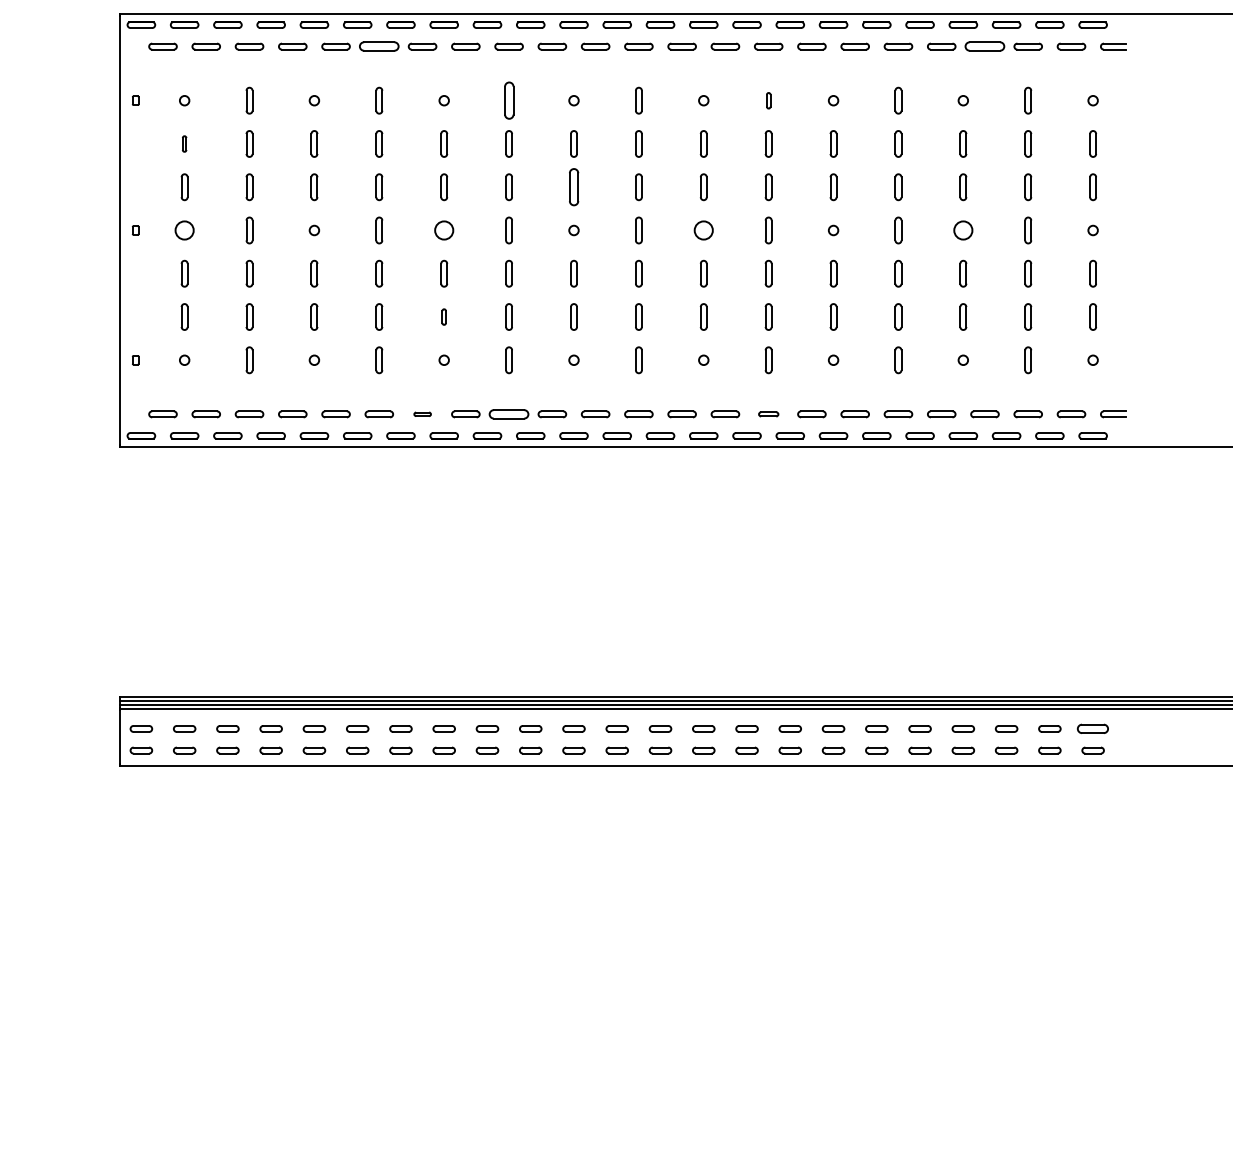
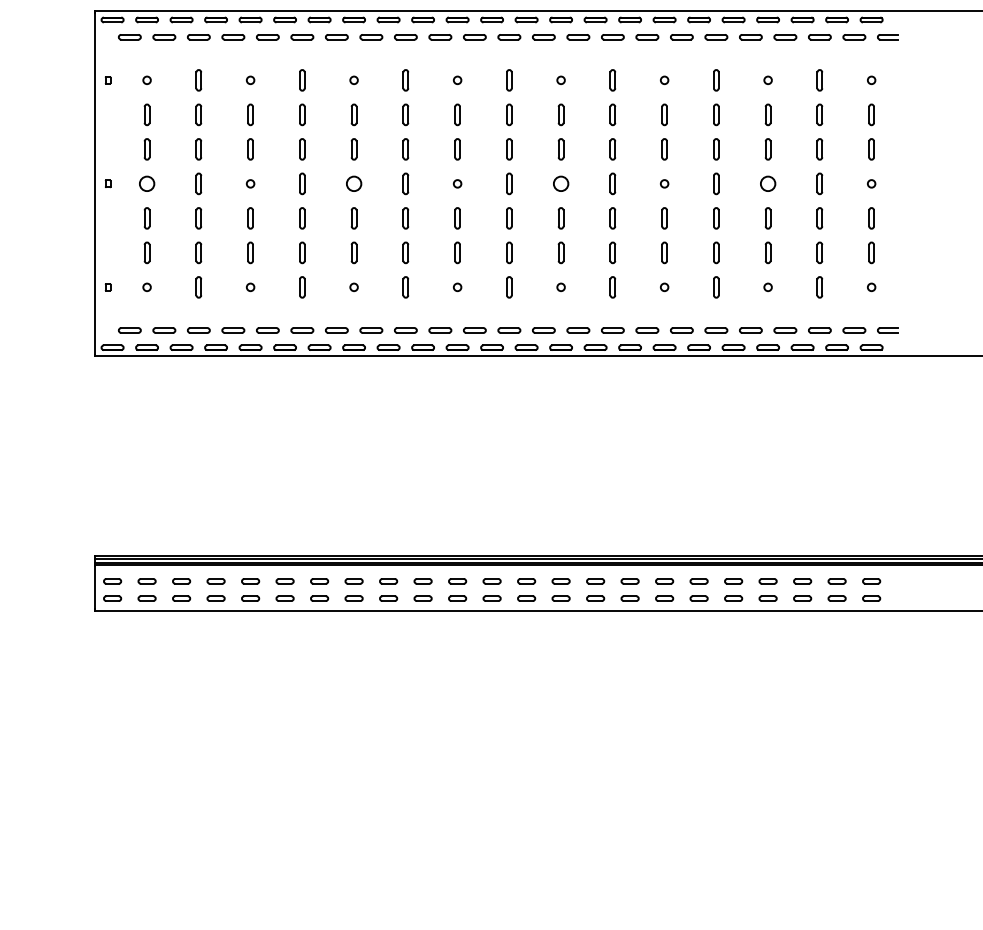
part: (379, 46) -> (302, 37), size x0.71
part: (985, 46) -> (785, 37), size x0.71
part: (508, 100) -> (405, 80), size x0.71
part: (768, 100) -> (612, 80), size x1.67
part: (183, 143) -> (146, 114), size x1.67
part: (573, 187) -> (457, 149), size x0.71
part: (443, 316) -> (353, 252), size x1.67
part: (422, 414) -> (336, 330), size x1.67
part: (508, 414) -> (405, 330), size x0.71
part: (768, 414) -> (612, 330), size x1.43
part: (1092, 729) -> (871, 581), size x0.71

